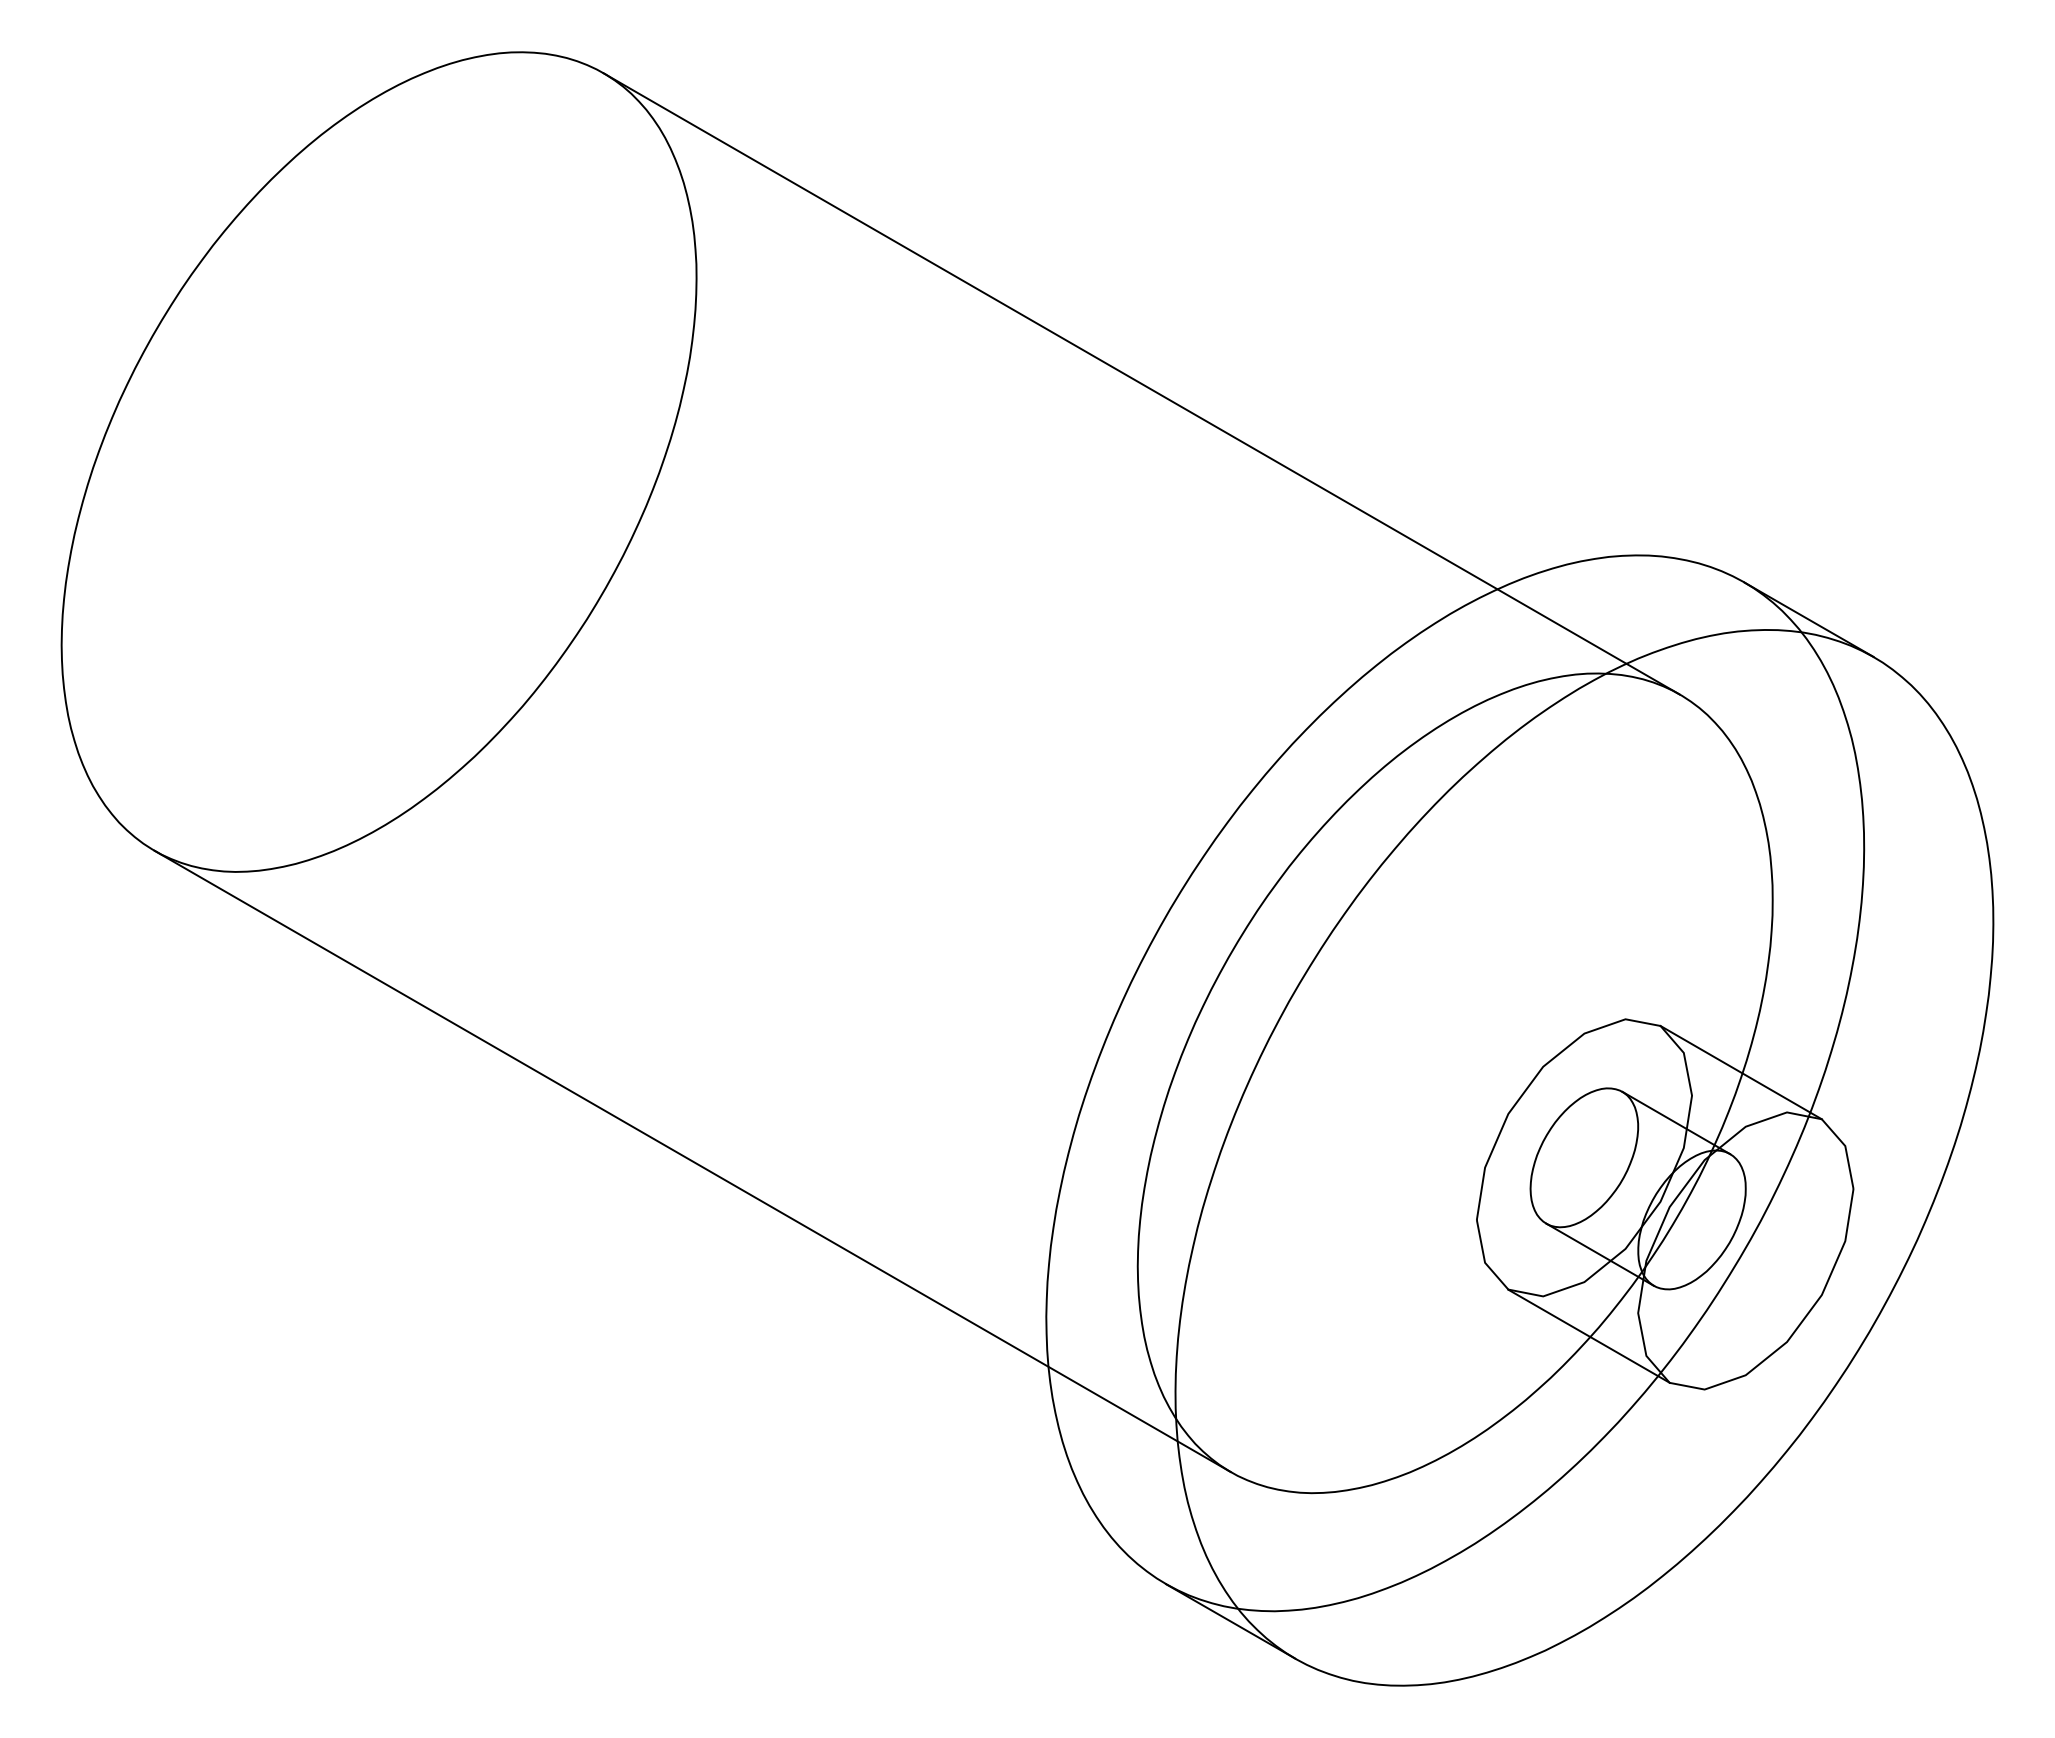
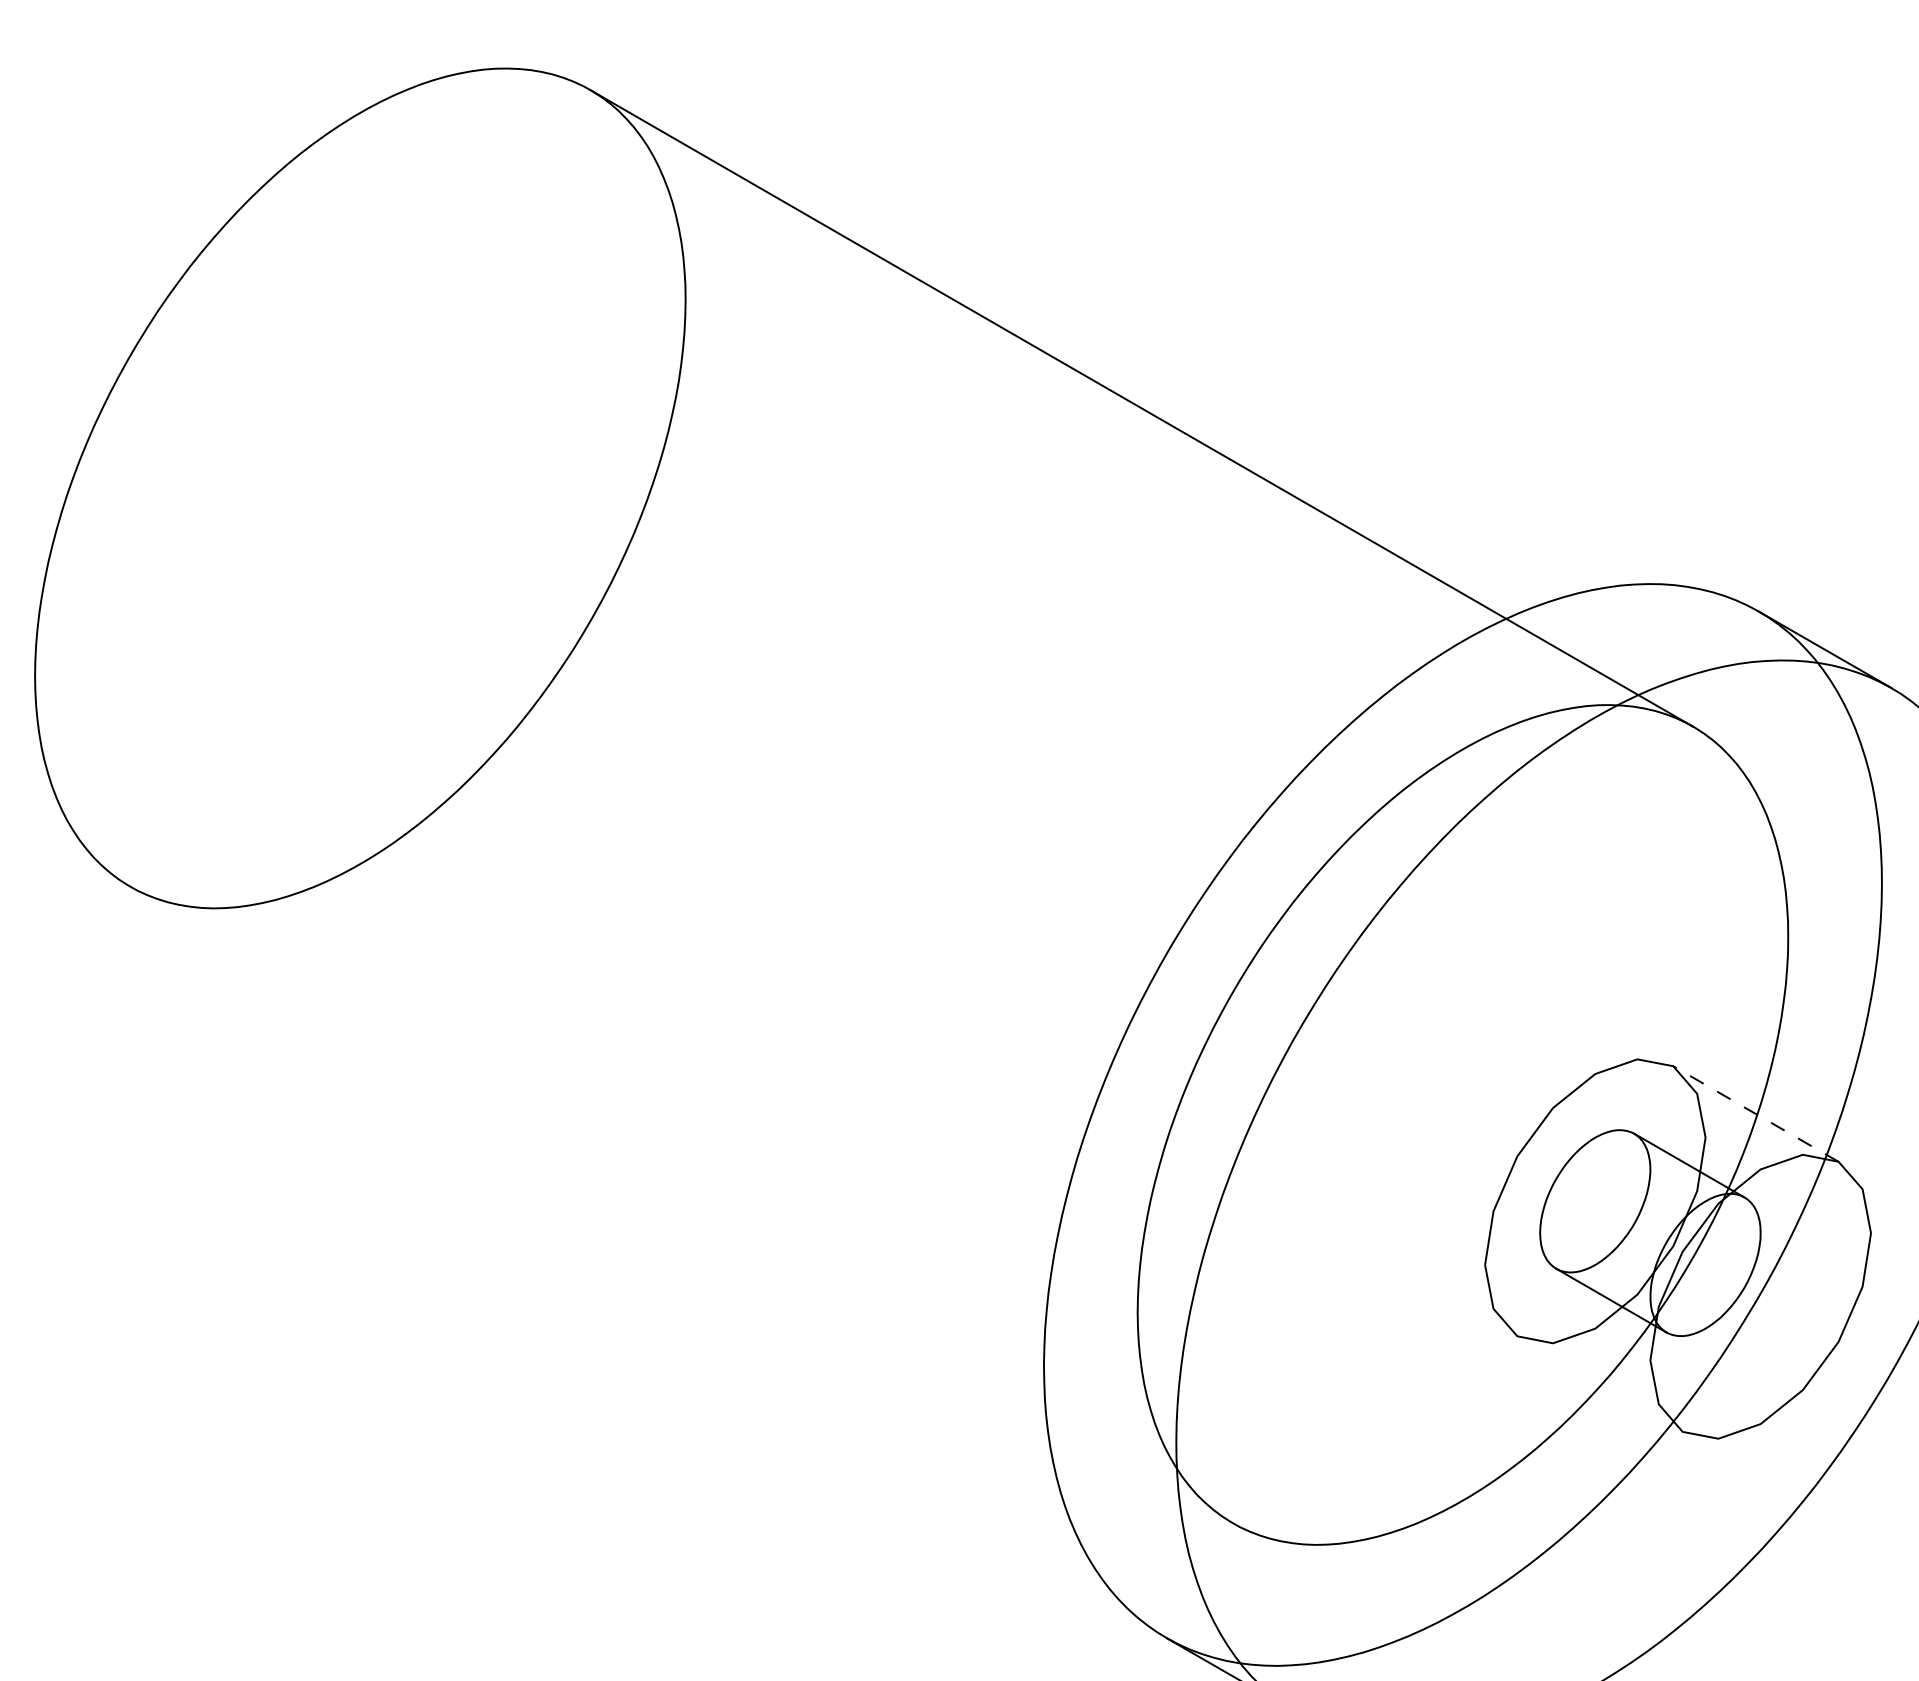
line: (1740, 1072) -> (1755, 1113), solid -> dashed
line: (692, 1161) -> (681, 1205), removed
line: (1588, 1335) -> (1599, 1383), removed

